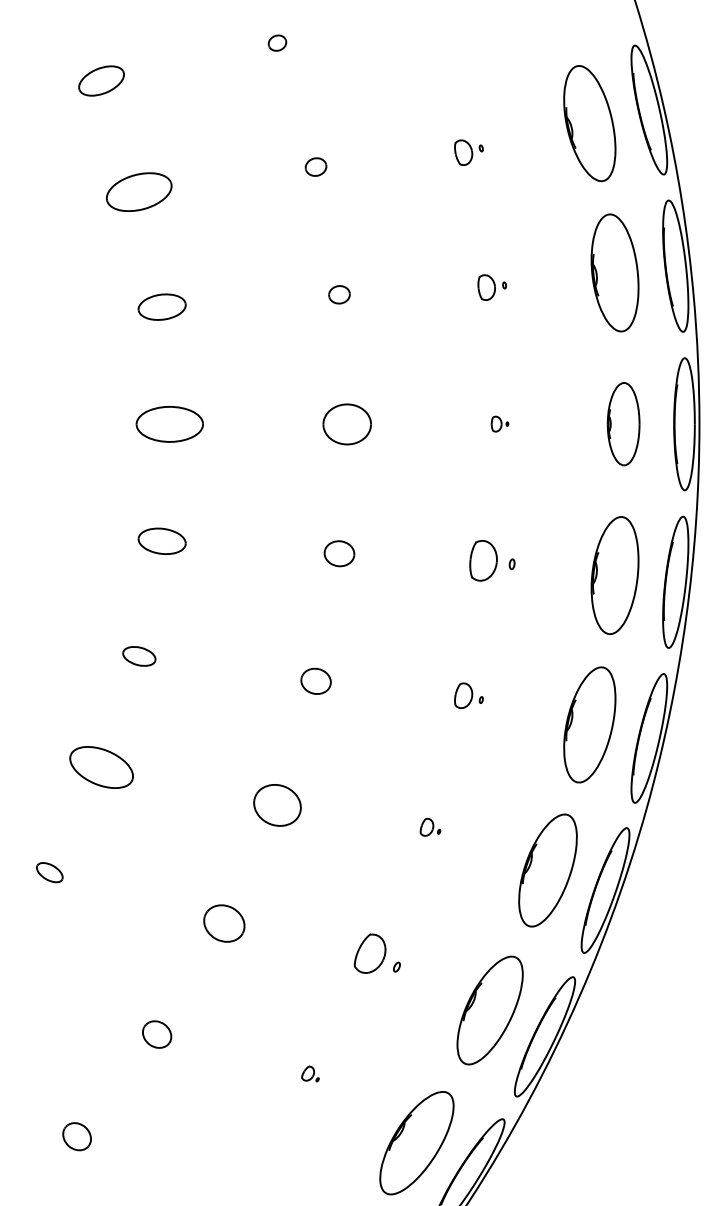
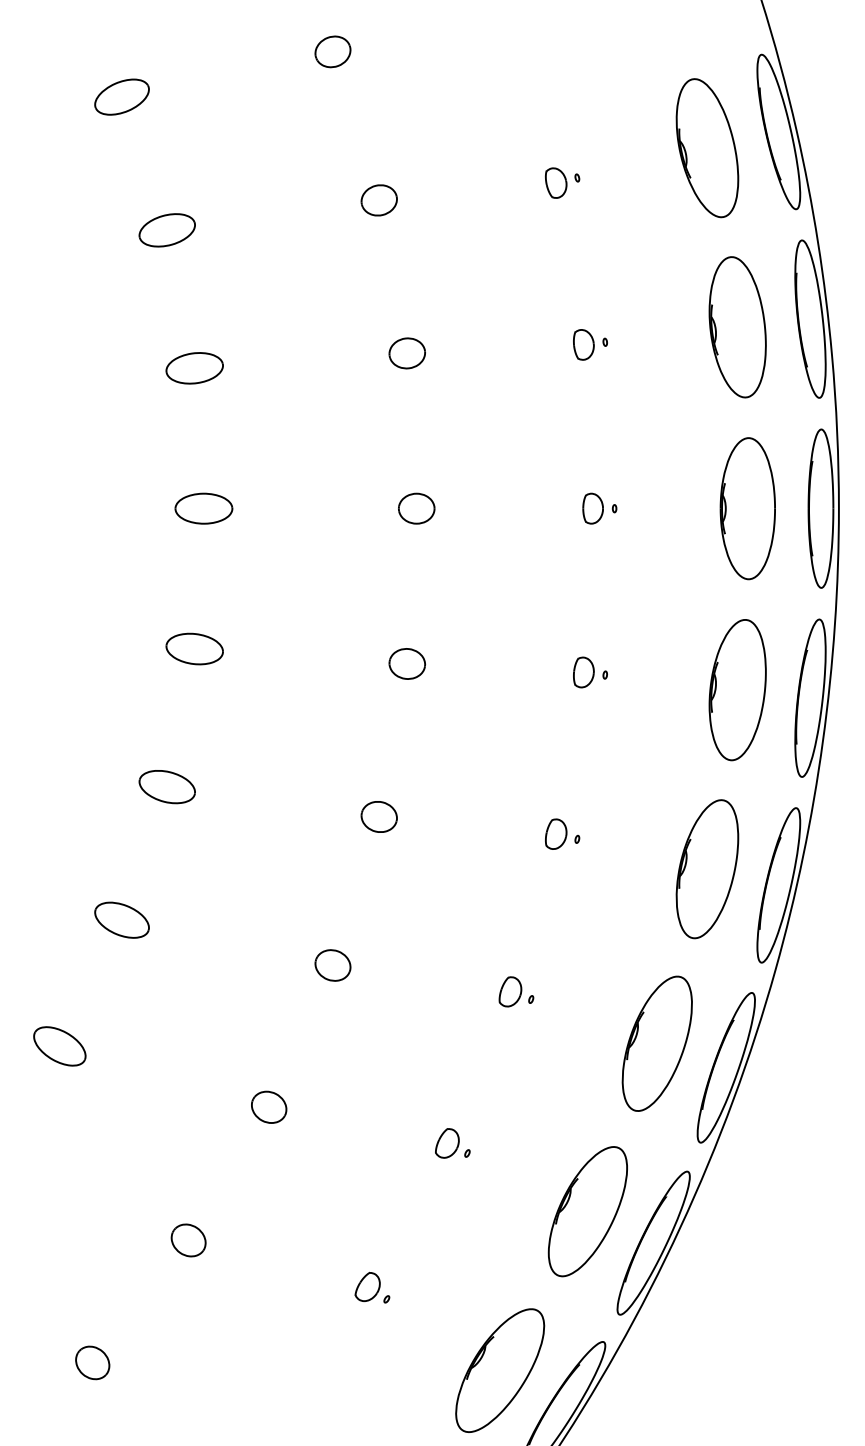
part: (277, 42) -> (332, 50), size x1.67
part: (315, 166) -> (378, 199), size x1.43
part: (139, 191) -> (167, 229), size x0.71
part: (339, 294) -> (407, 353), size x1.43
part: (169, 423) -> (203, 507), size x0.71
part: (347, 423) -> (416, 507), size x0.62
part: (499, 423) -> (599, 507), size x1.67
part: (623, 423) -> (747, 507), size x1.43
part: (491, 560) -> (589, 672), size x0.62
part: (139, 656) -> (167, 787), size x1.43
part: (101, 767) -> (121, 920), size x0.71
part: (277, 804) -> (332, 964), size x0.62
part: (430, 827) -> (516, 992), size x1.43
part: (49, 872) -> (59, 1046), size x1.67
part: (223, 923) -> (268, 1107), size x0.71
part: (377, 953) -> (452, 1143), size x0.62
part: (310, 1073) -> (372, 1287), size x1.67

